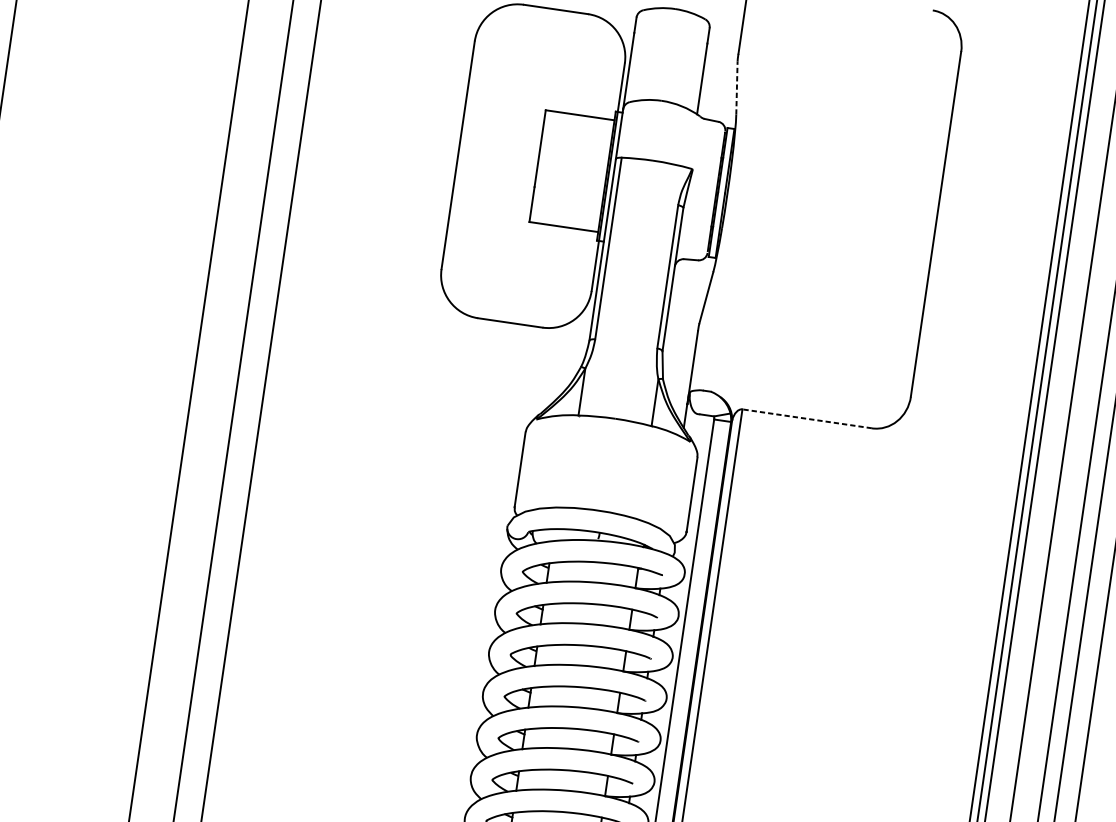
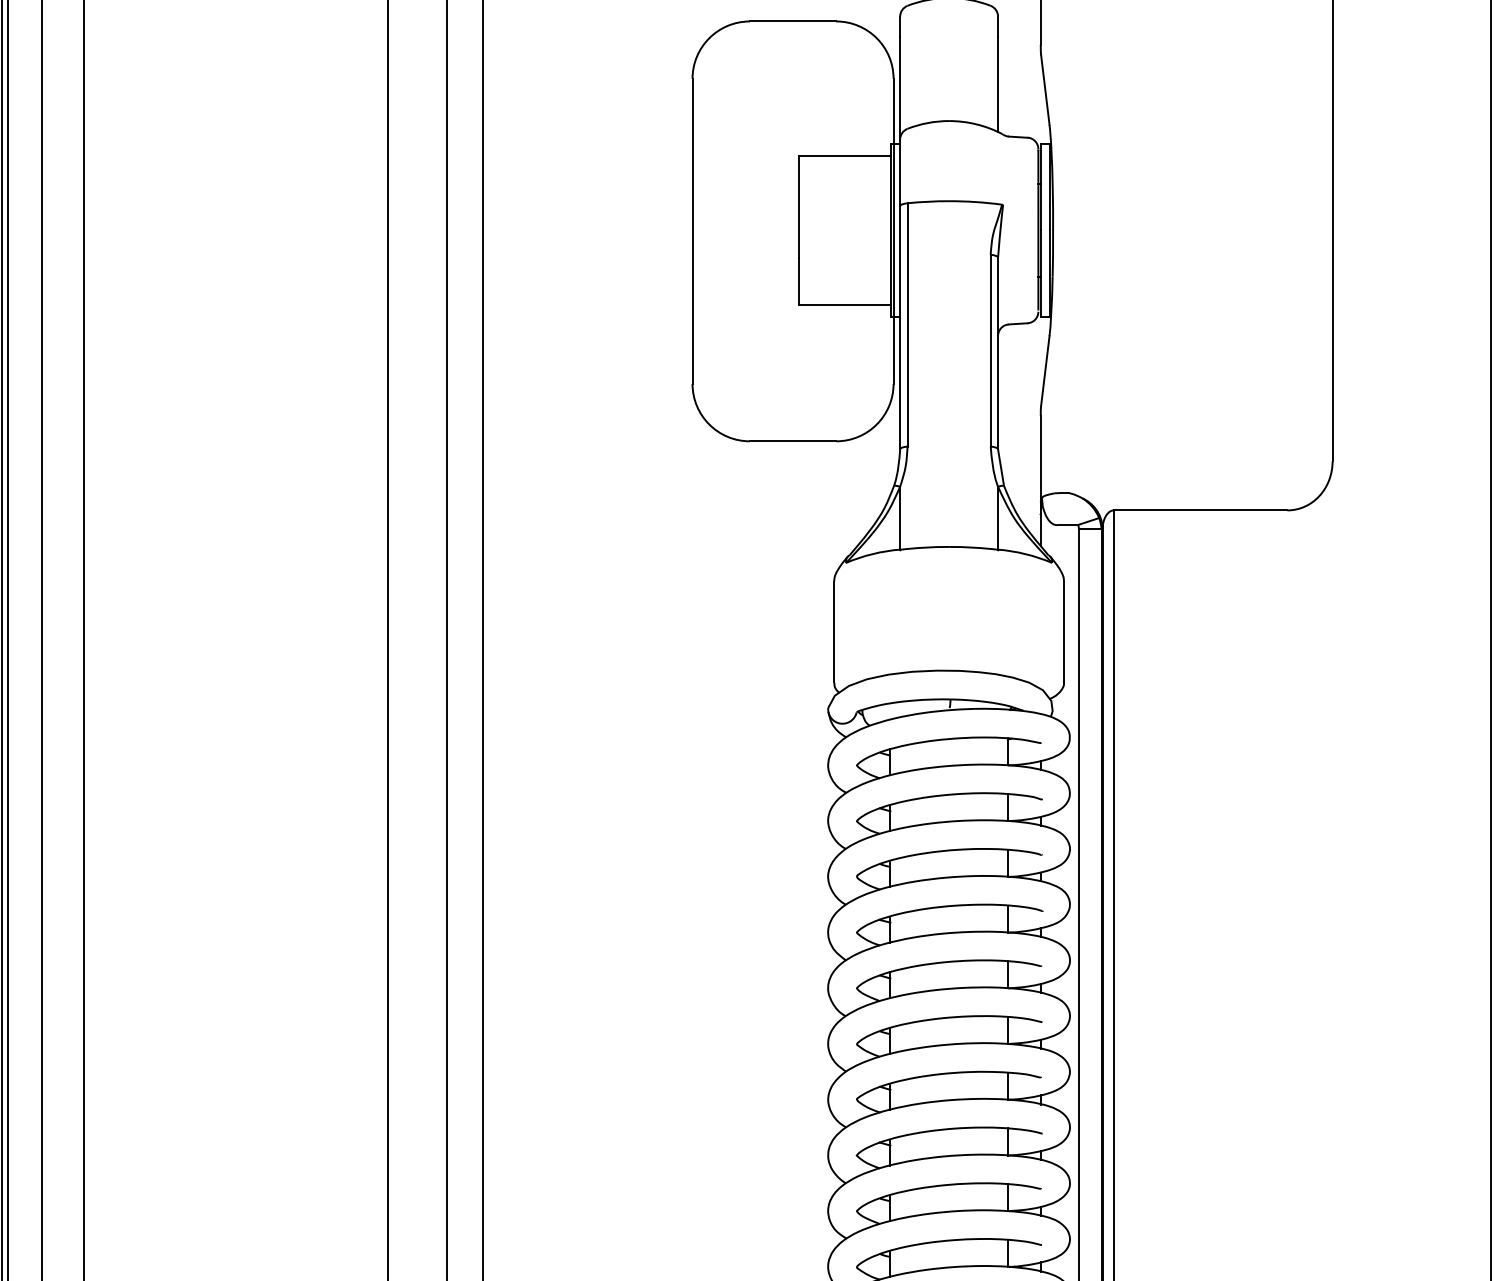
line: (737, 87) -> (1045, 89), dashed -> solid
line: (806, 418) -> (1200, 510), dashed -> solid

